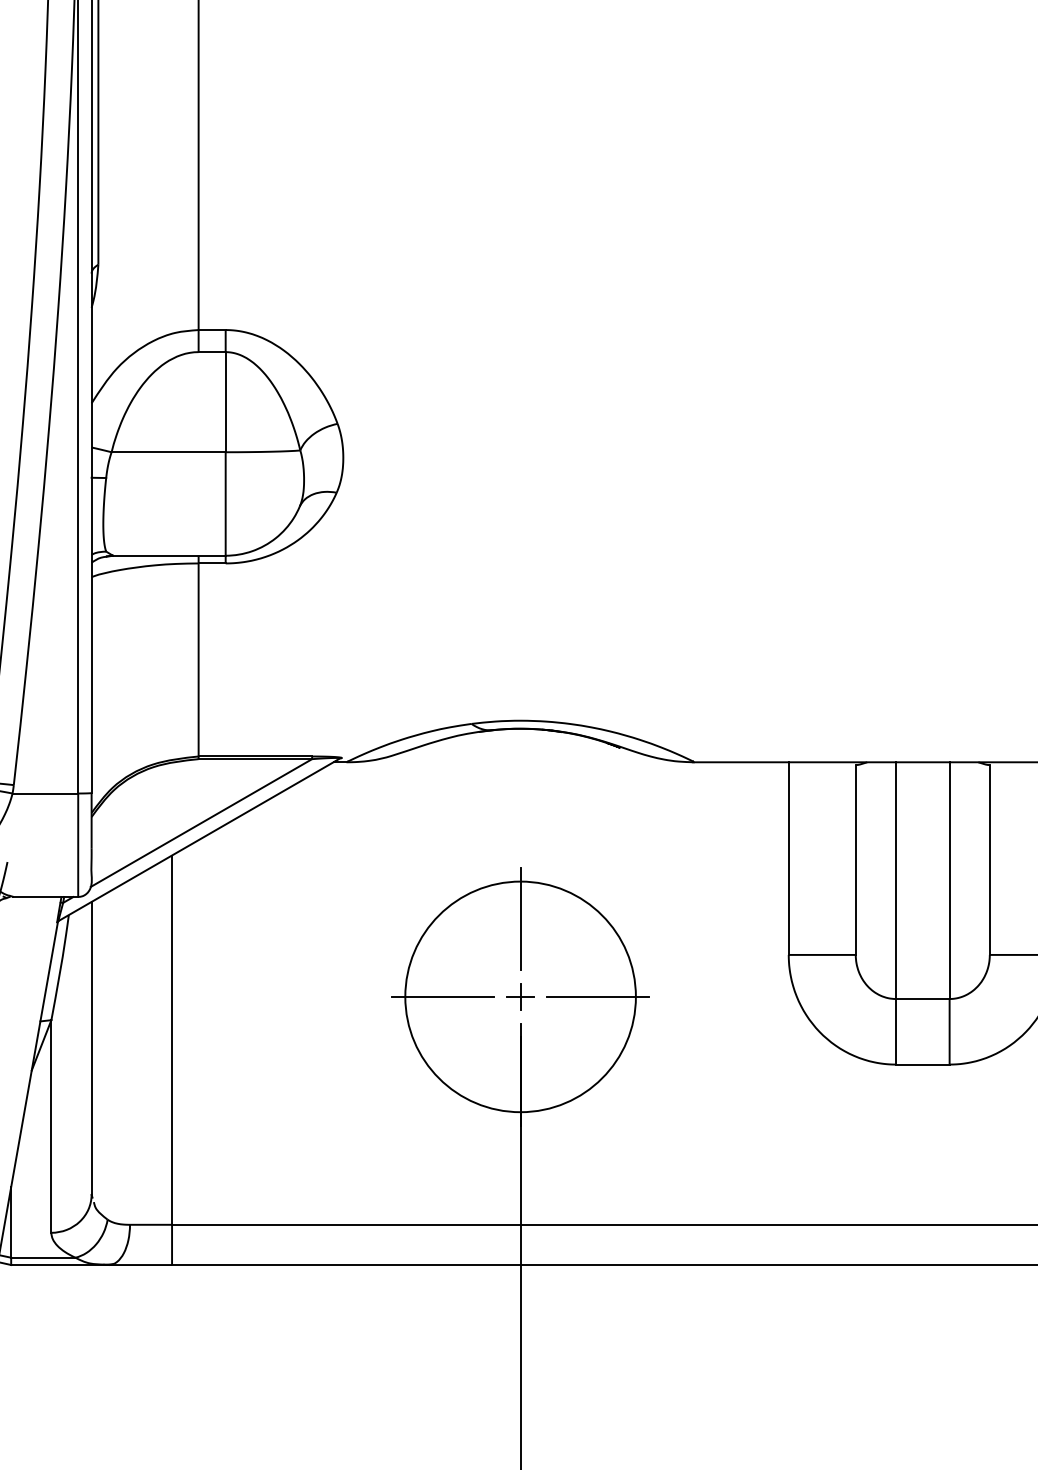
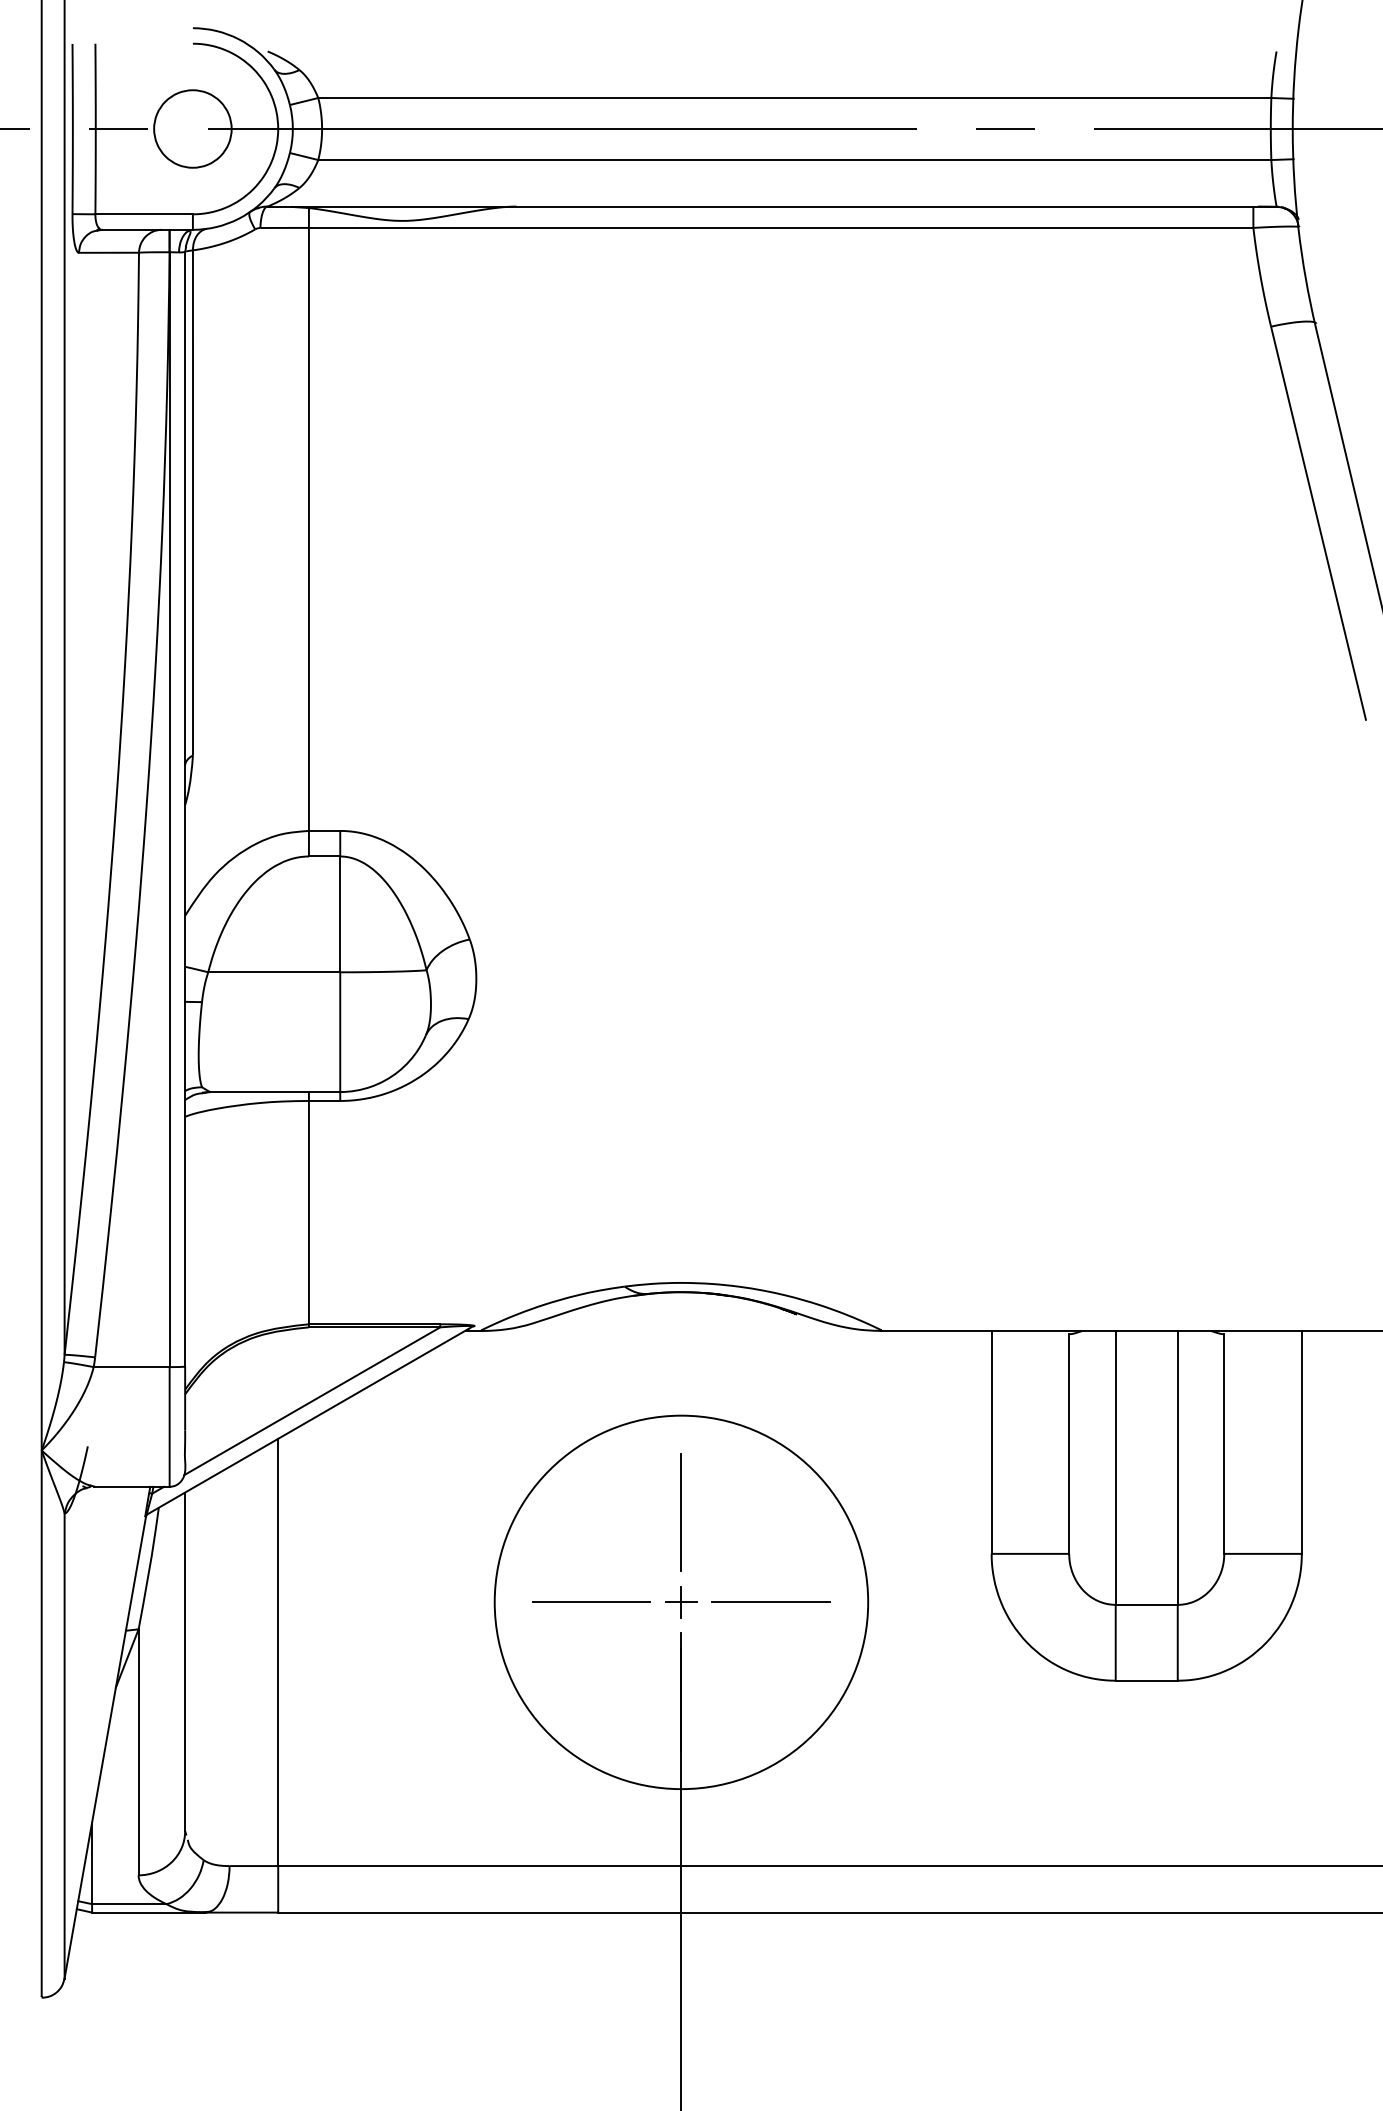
circle: (520, 996) -> (681, 1602), size x1.4

